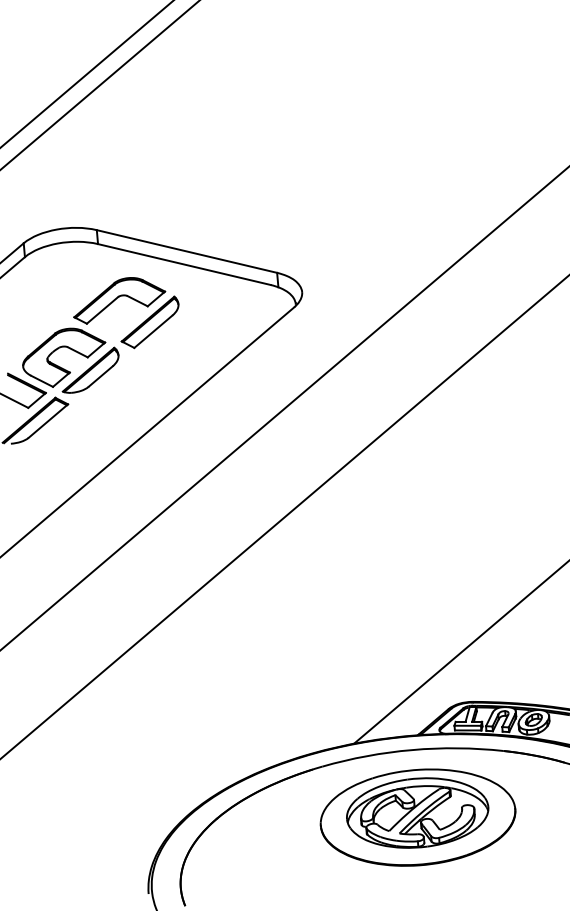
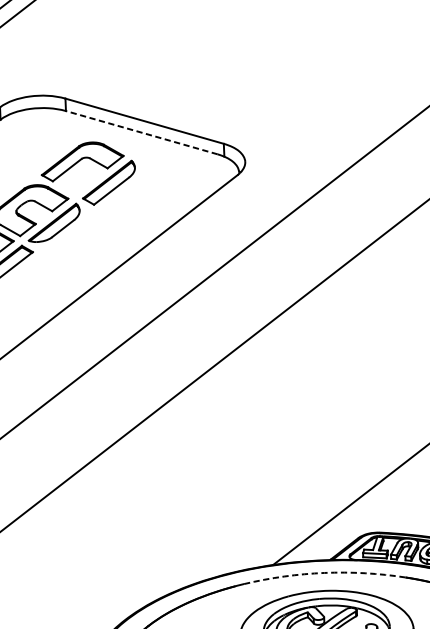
line: (184, 264) -> (141, 132), solid -> dashed
arc: (412, 750) -> (324, 573), solid -> dashed

